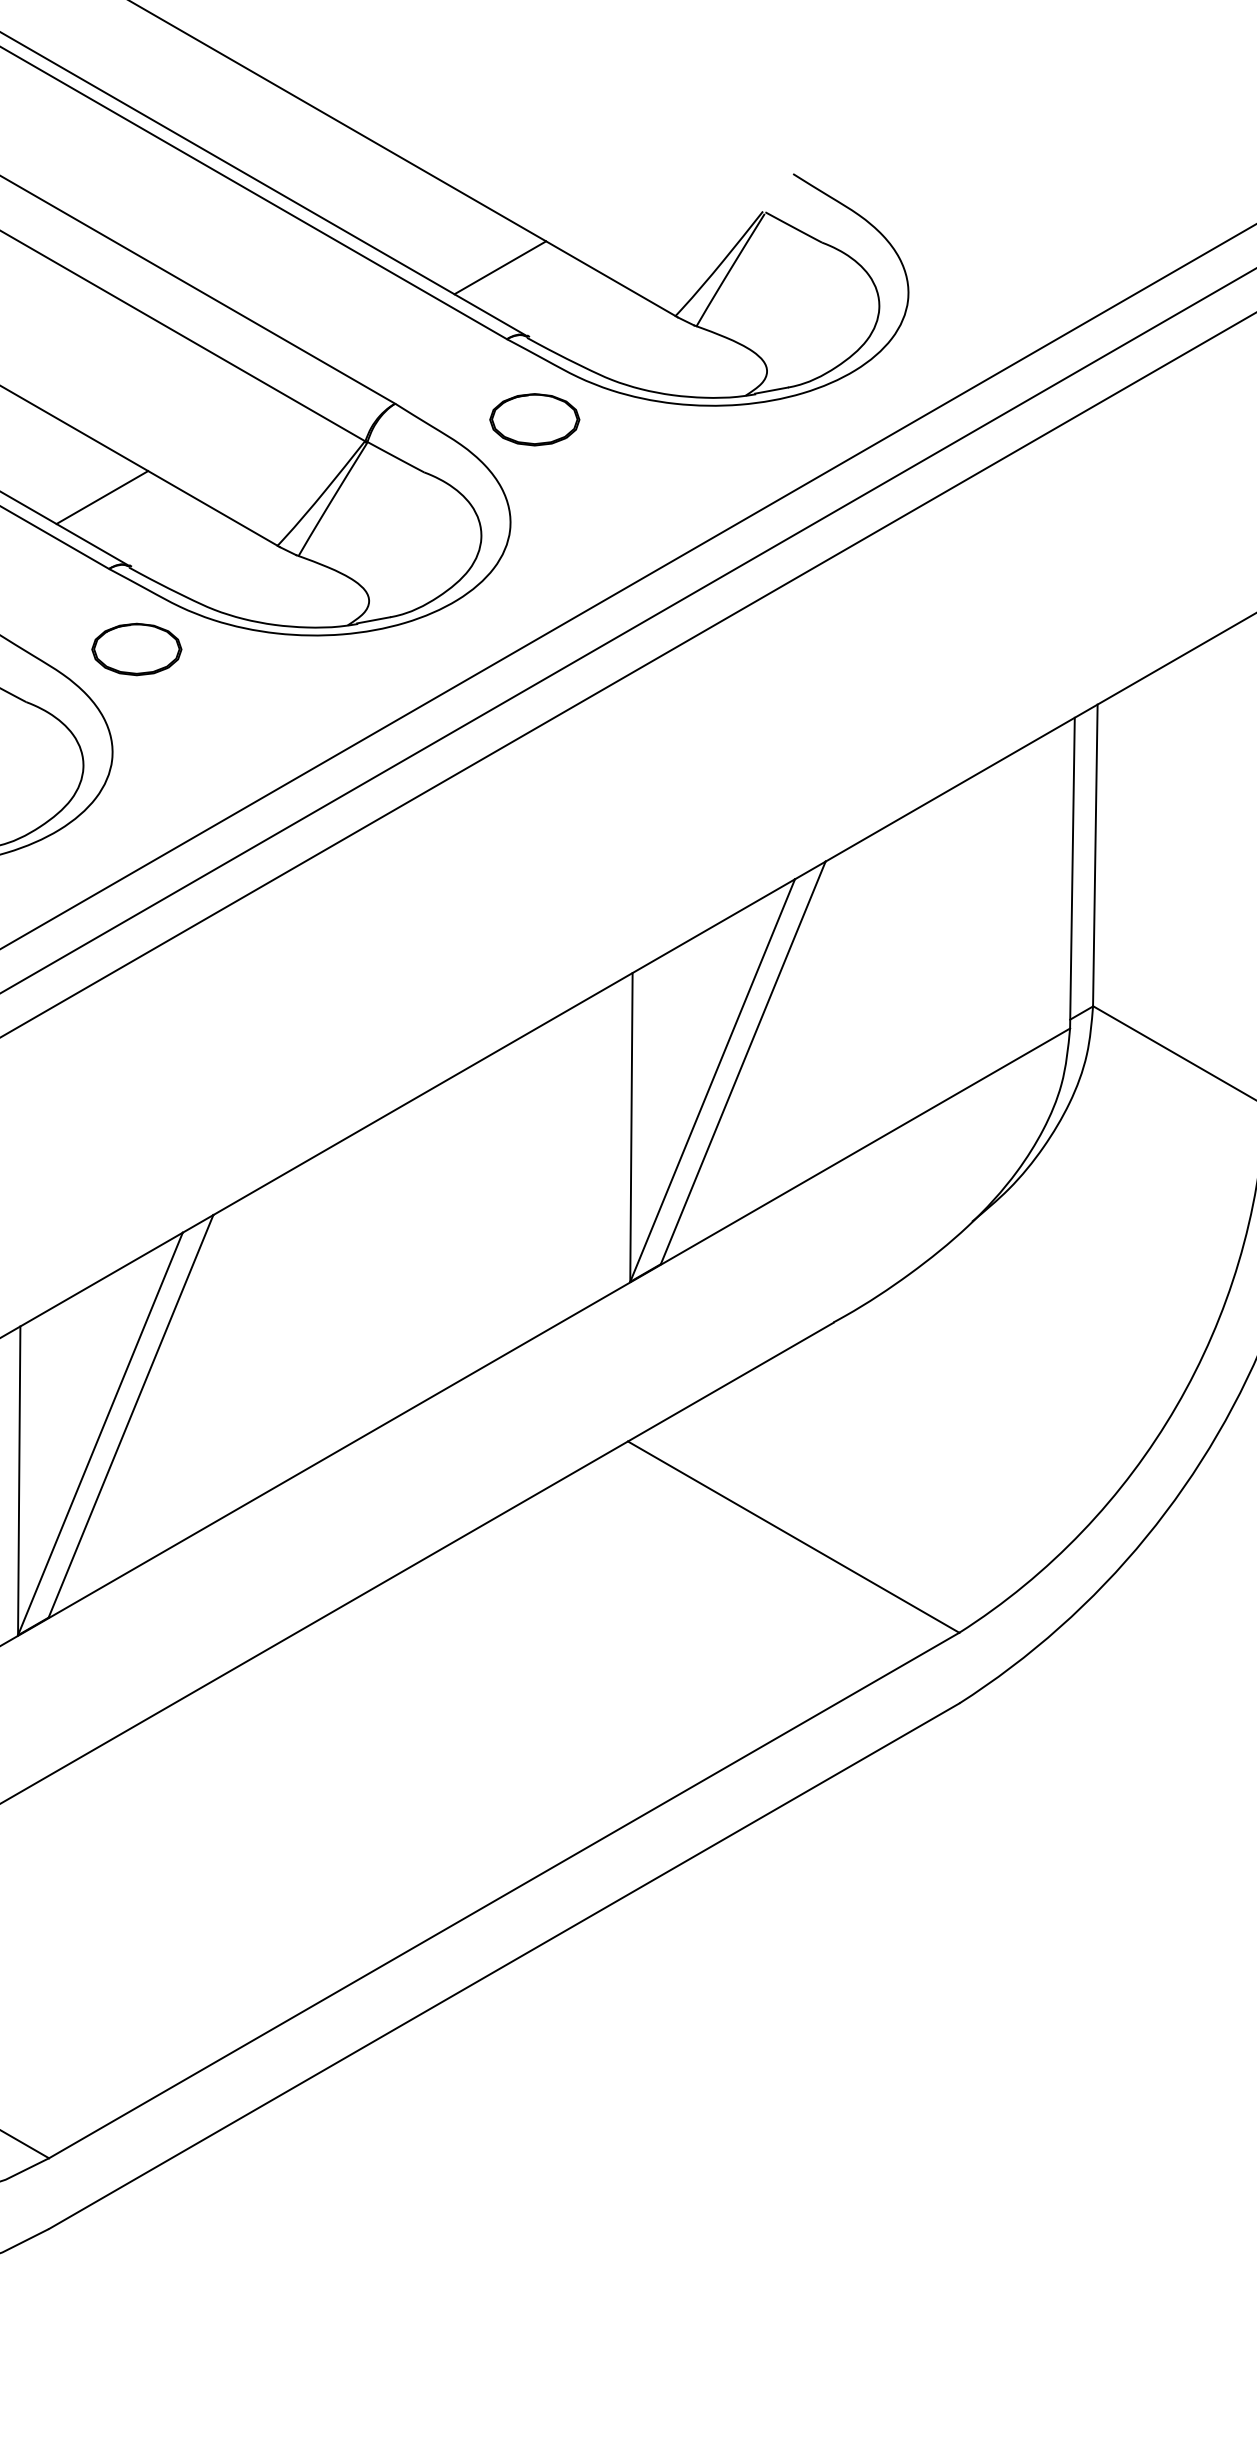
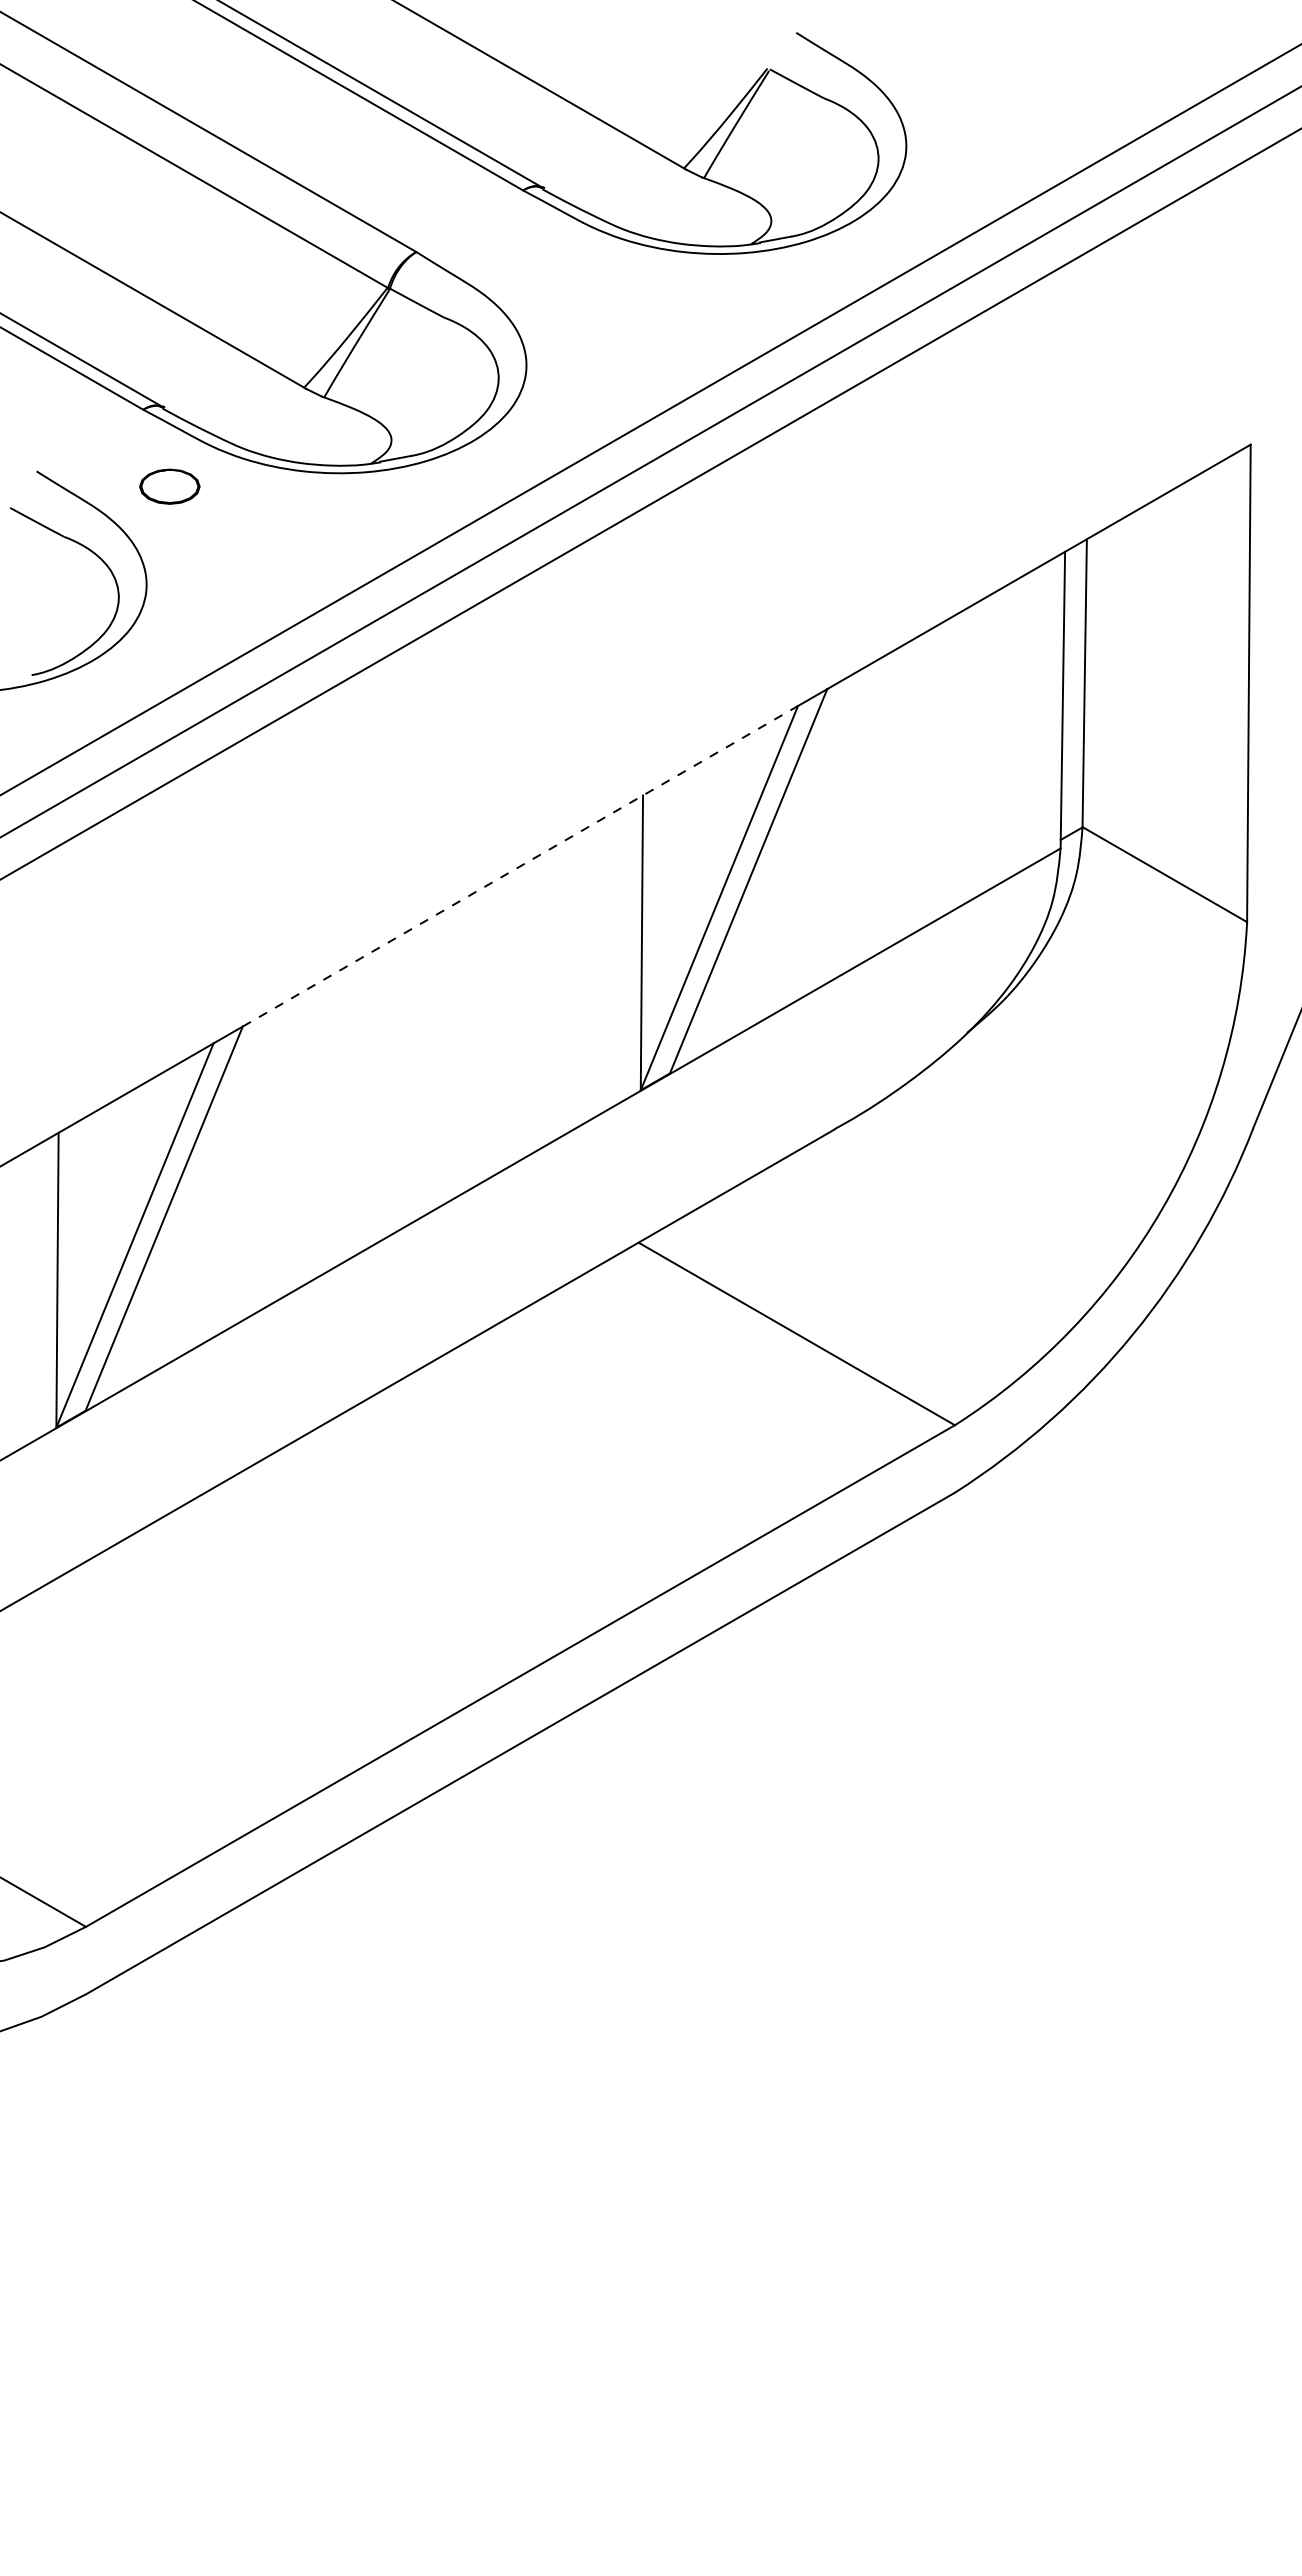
line: (500, 268) -> (516, 122), removed
part: (534, 418) -> (549, 266), removed
line: (101, 497) -> (136, 341), removed
part: (136, 649) -> (169, 486), size x0.7
line: (504, 1047) -> (520, 866), solid -> dashed

